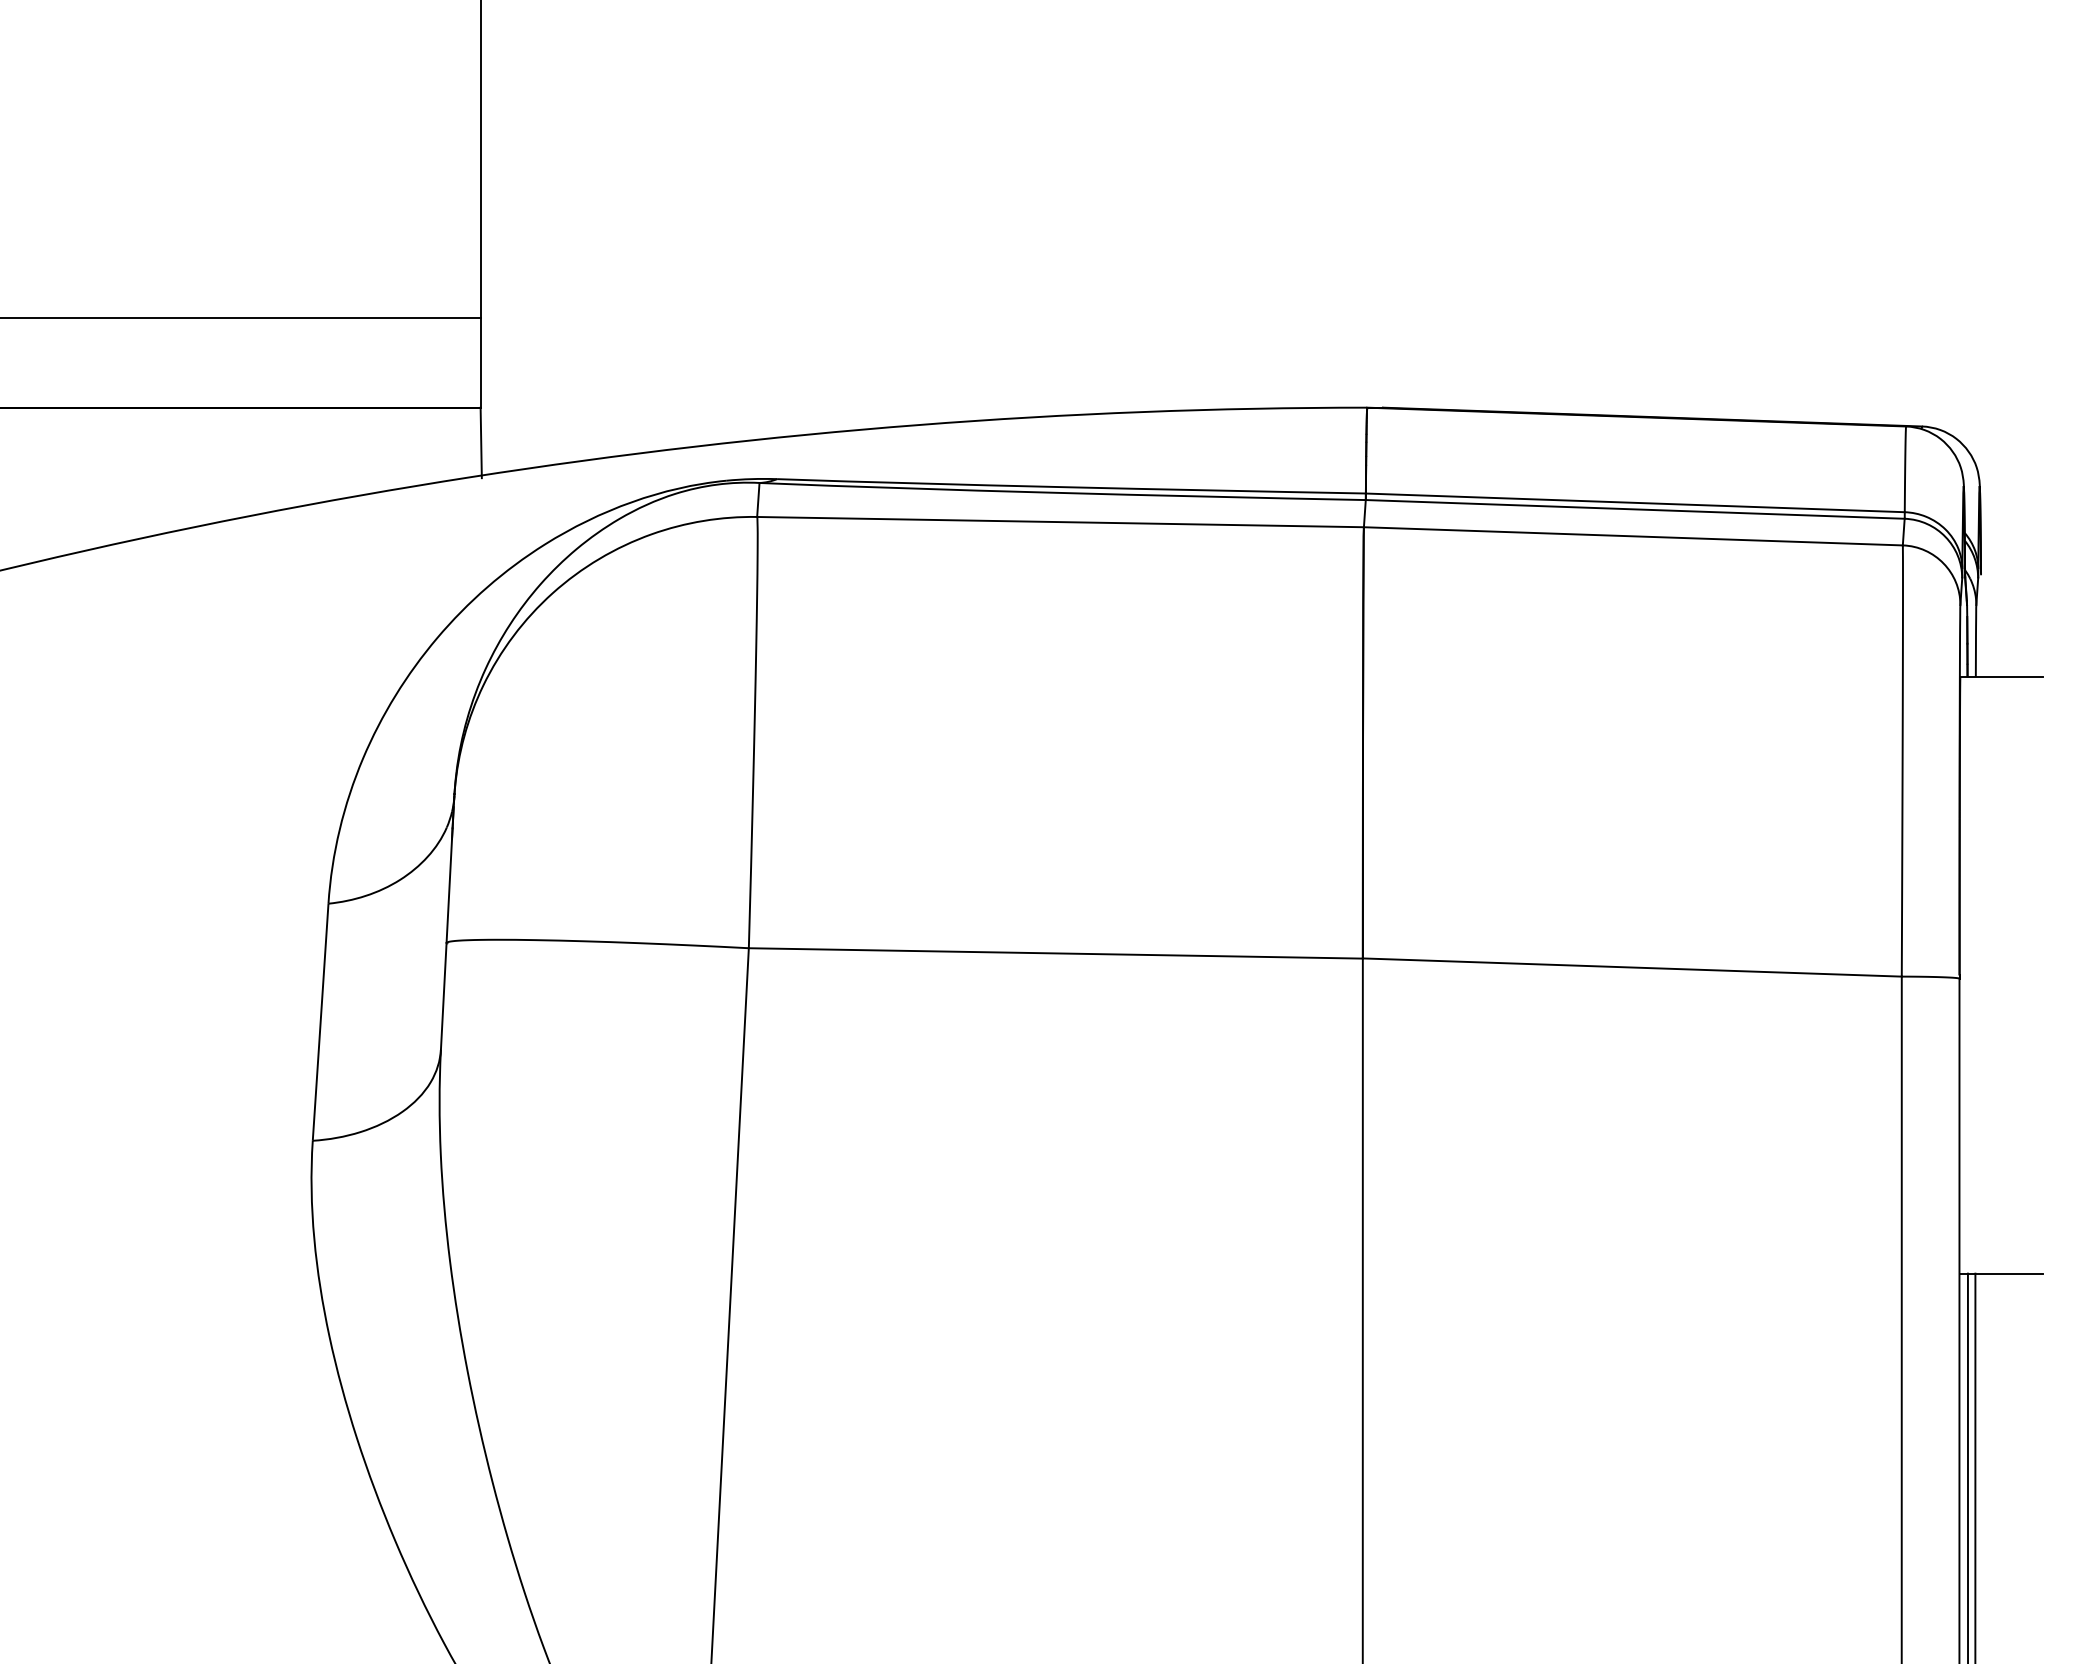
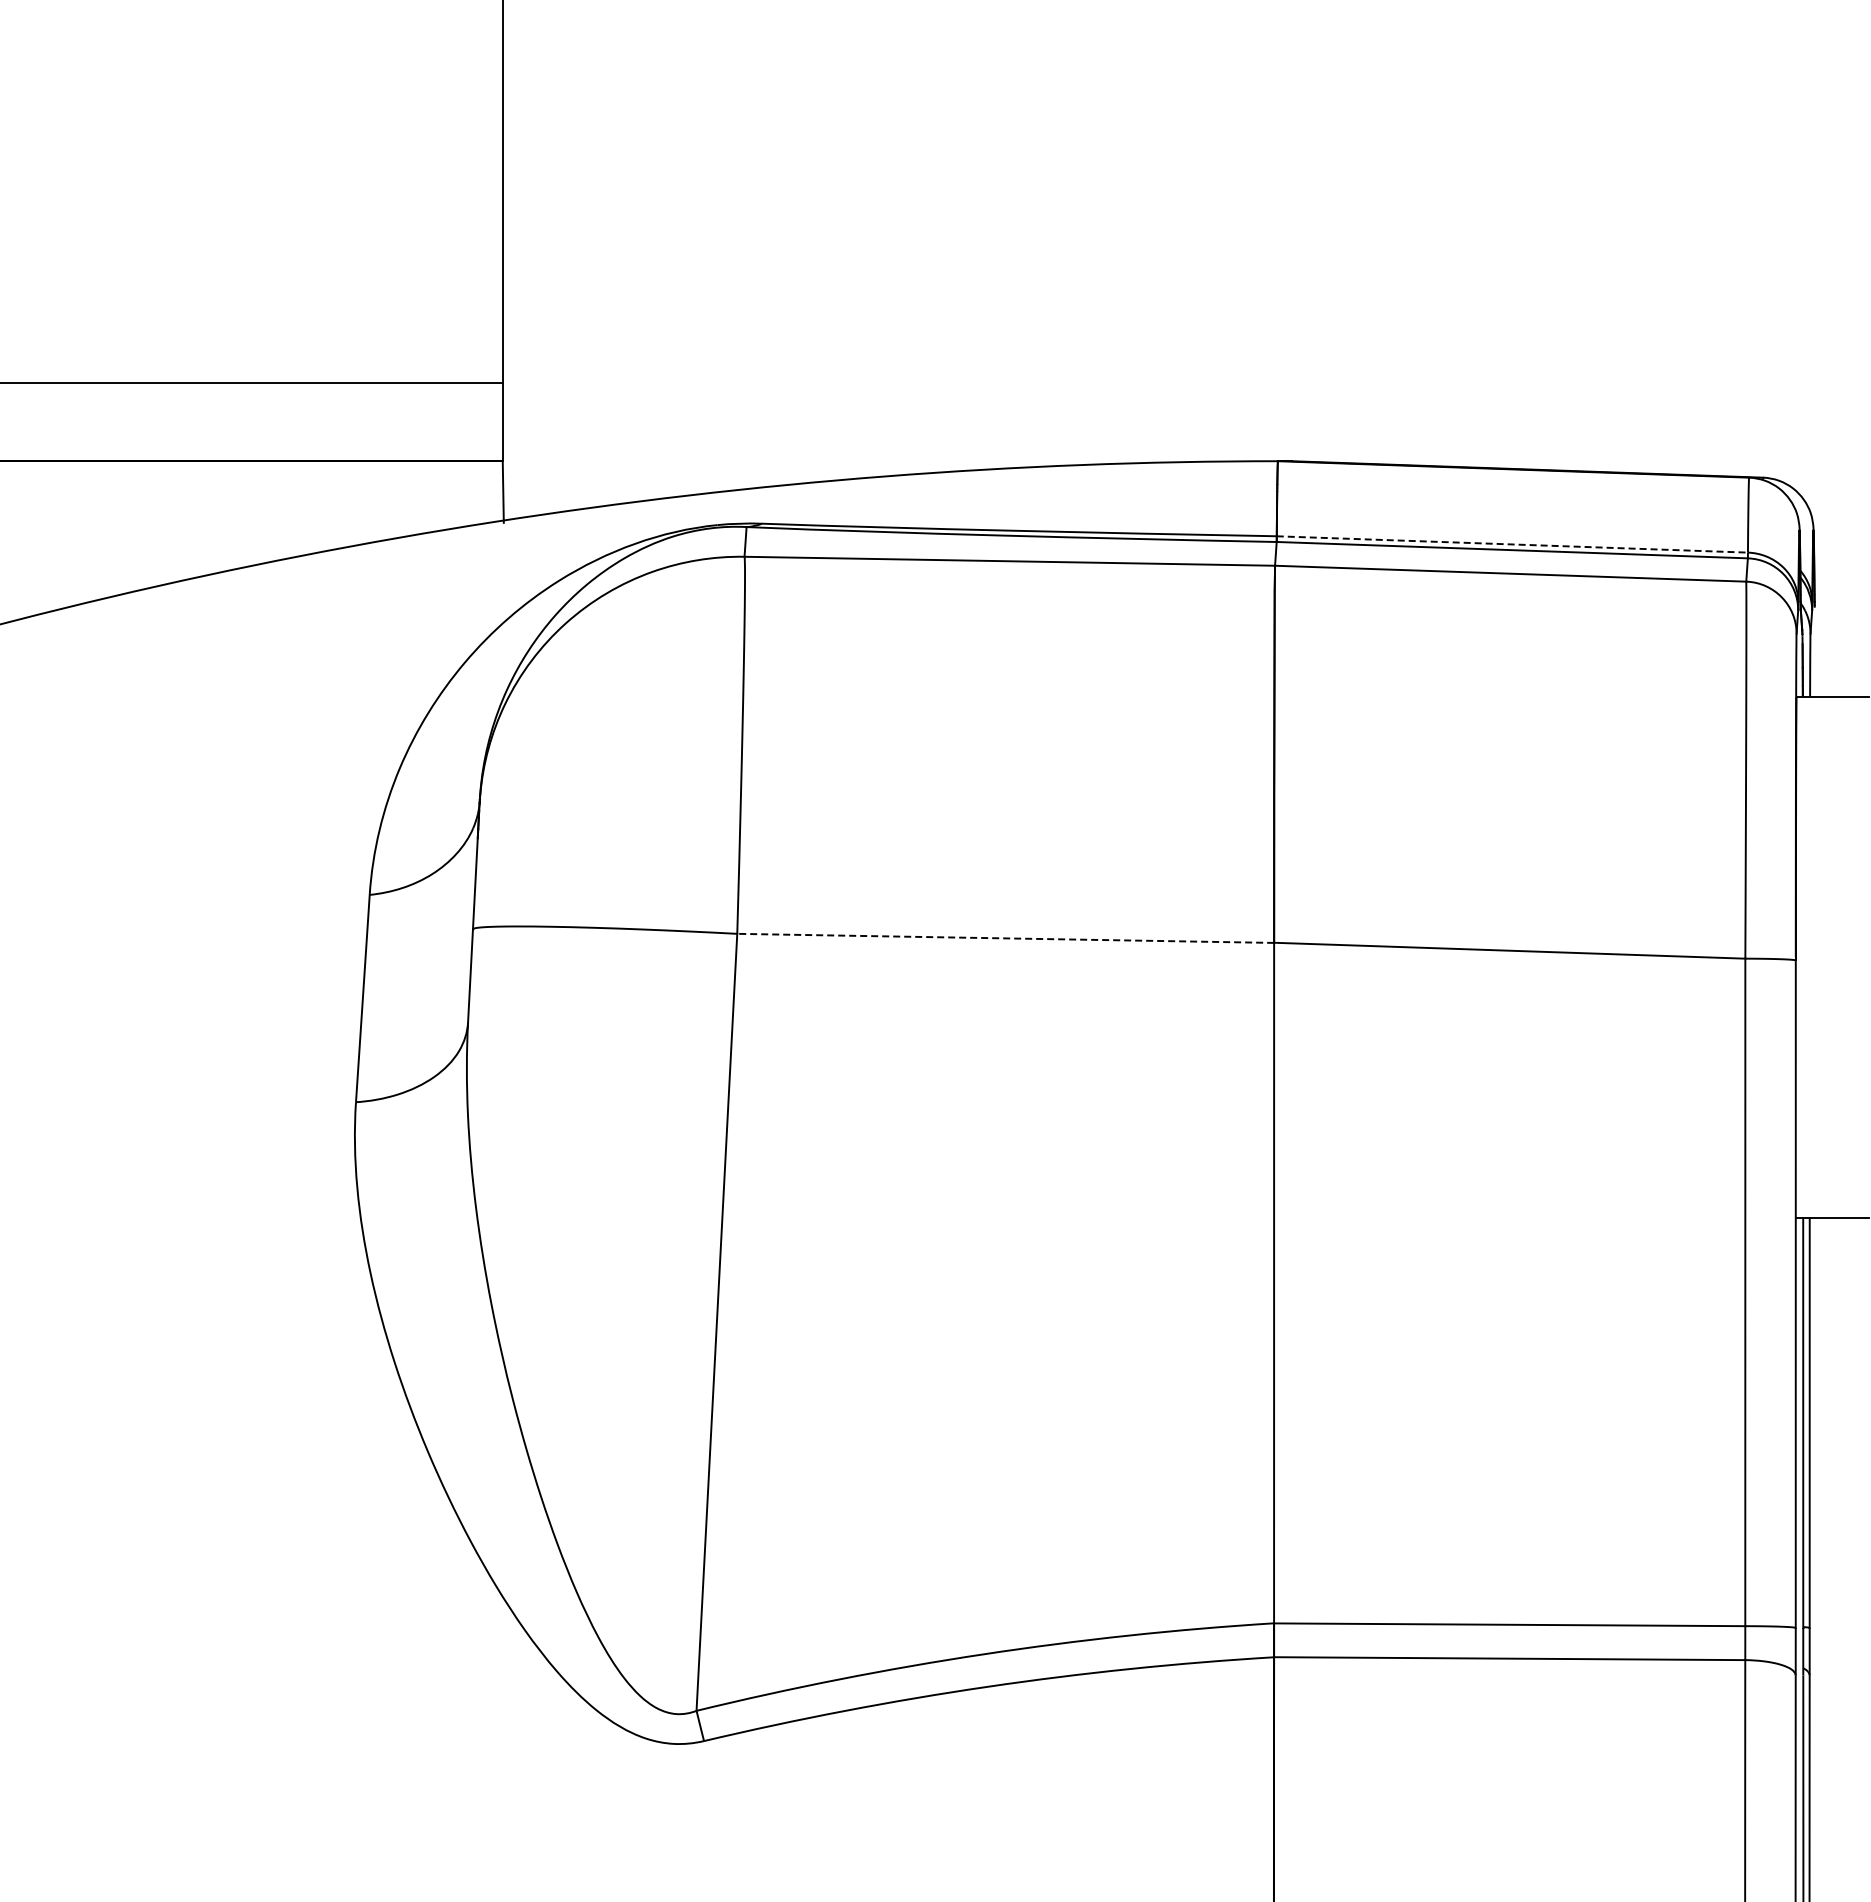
line: (1635, 502) -> (1512, 544), solid -> dashed
line: (1055, 953) -> (1005, 938), solid -> dashed

